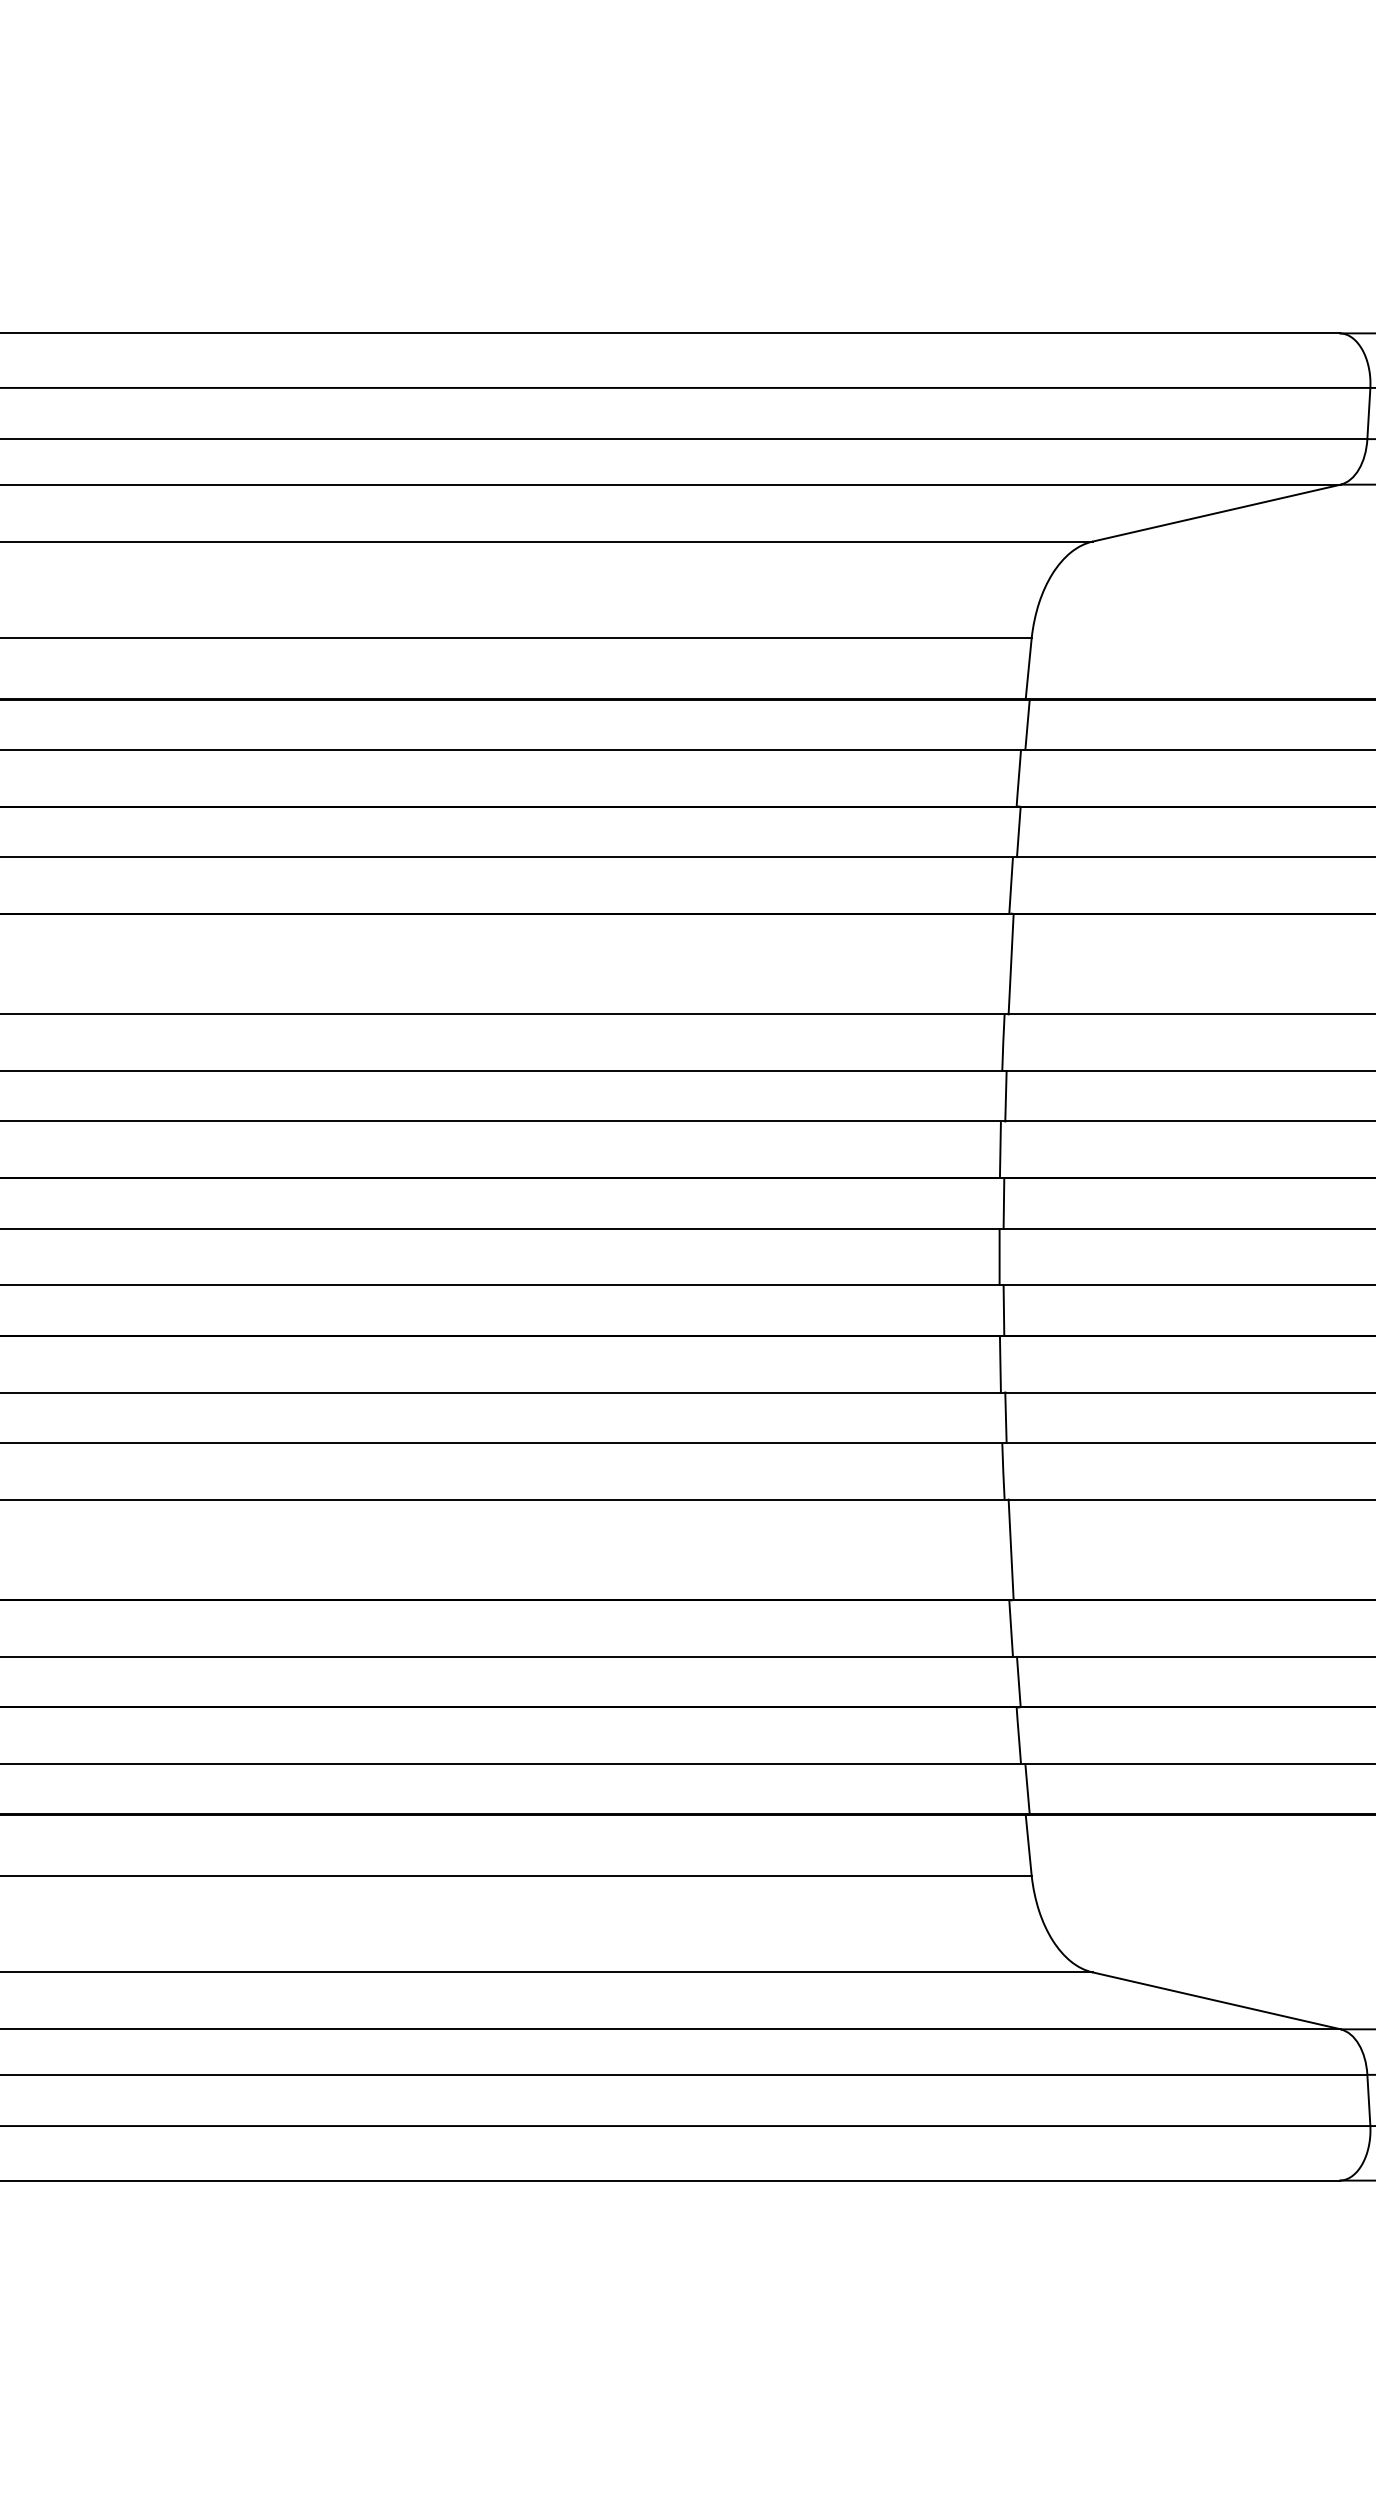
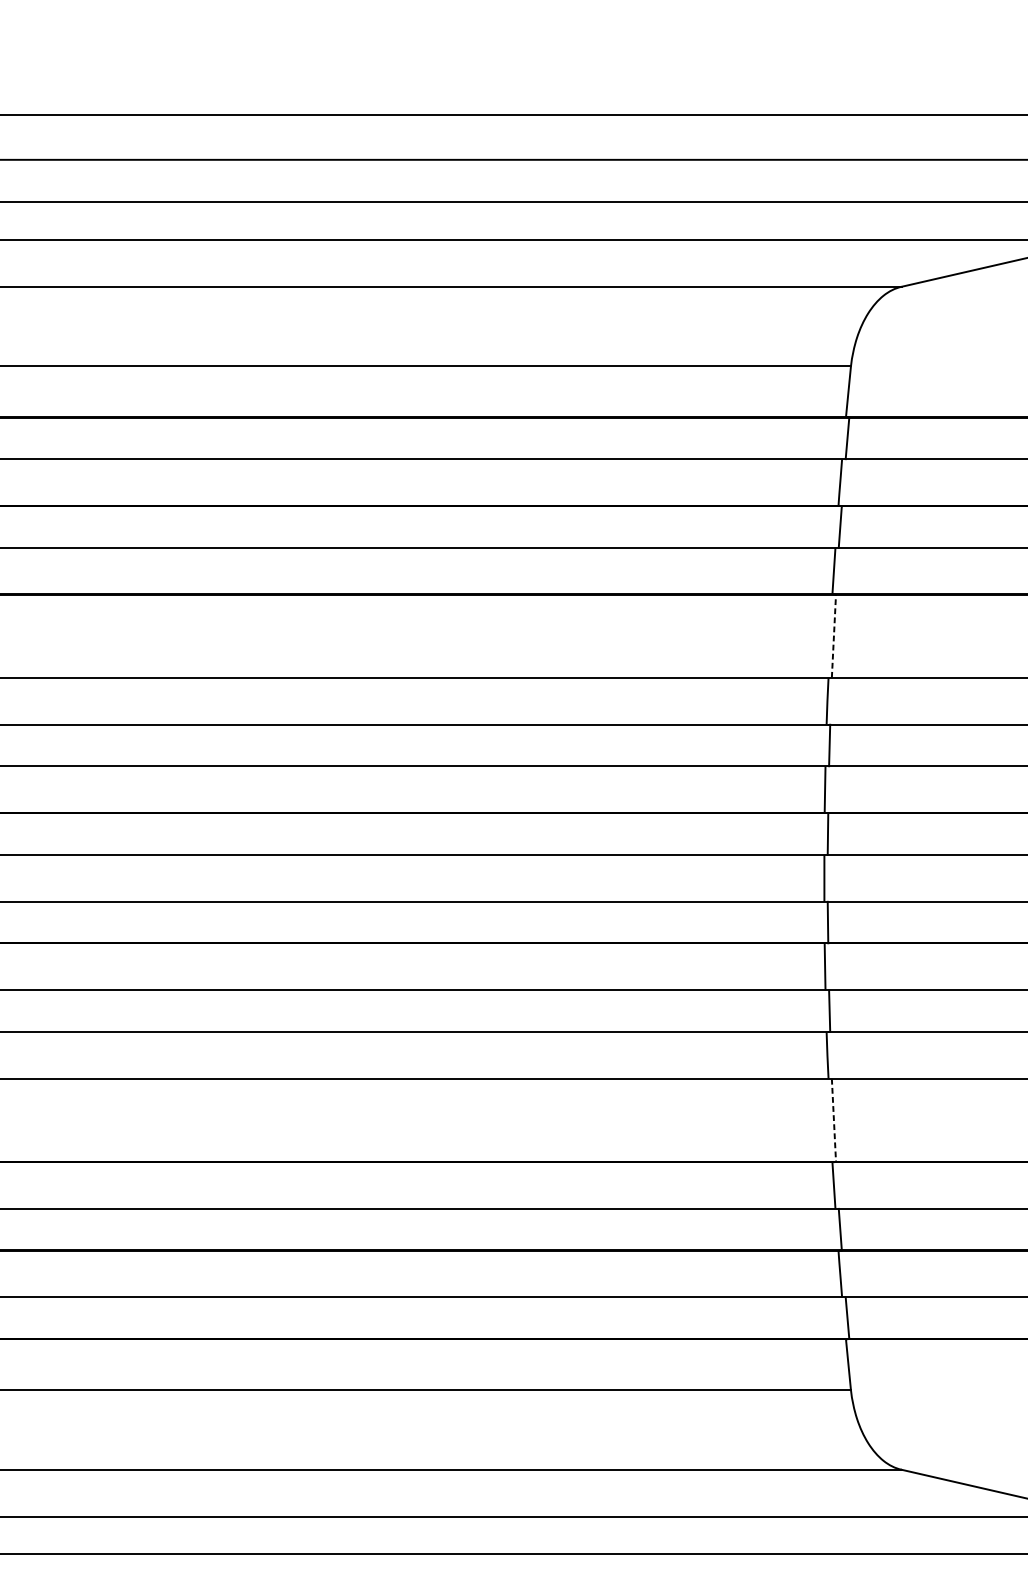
line: (1011, 963) -> (834, 635), solid -> dashed
line: (1011, 1550) -> (834, 1120), solid -> dashed

